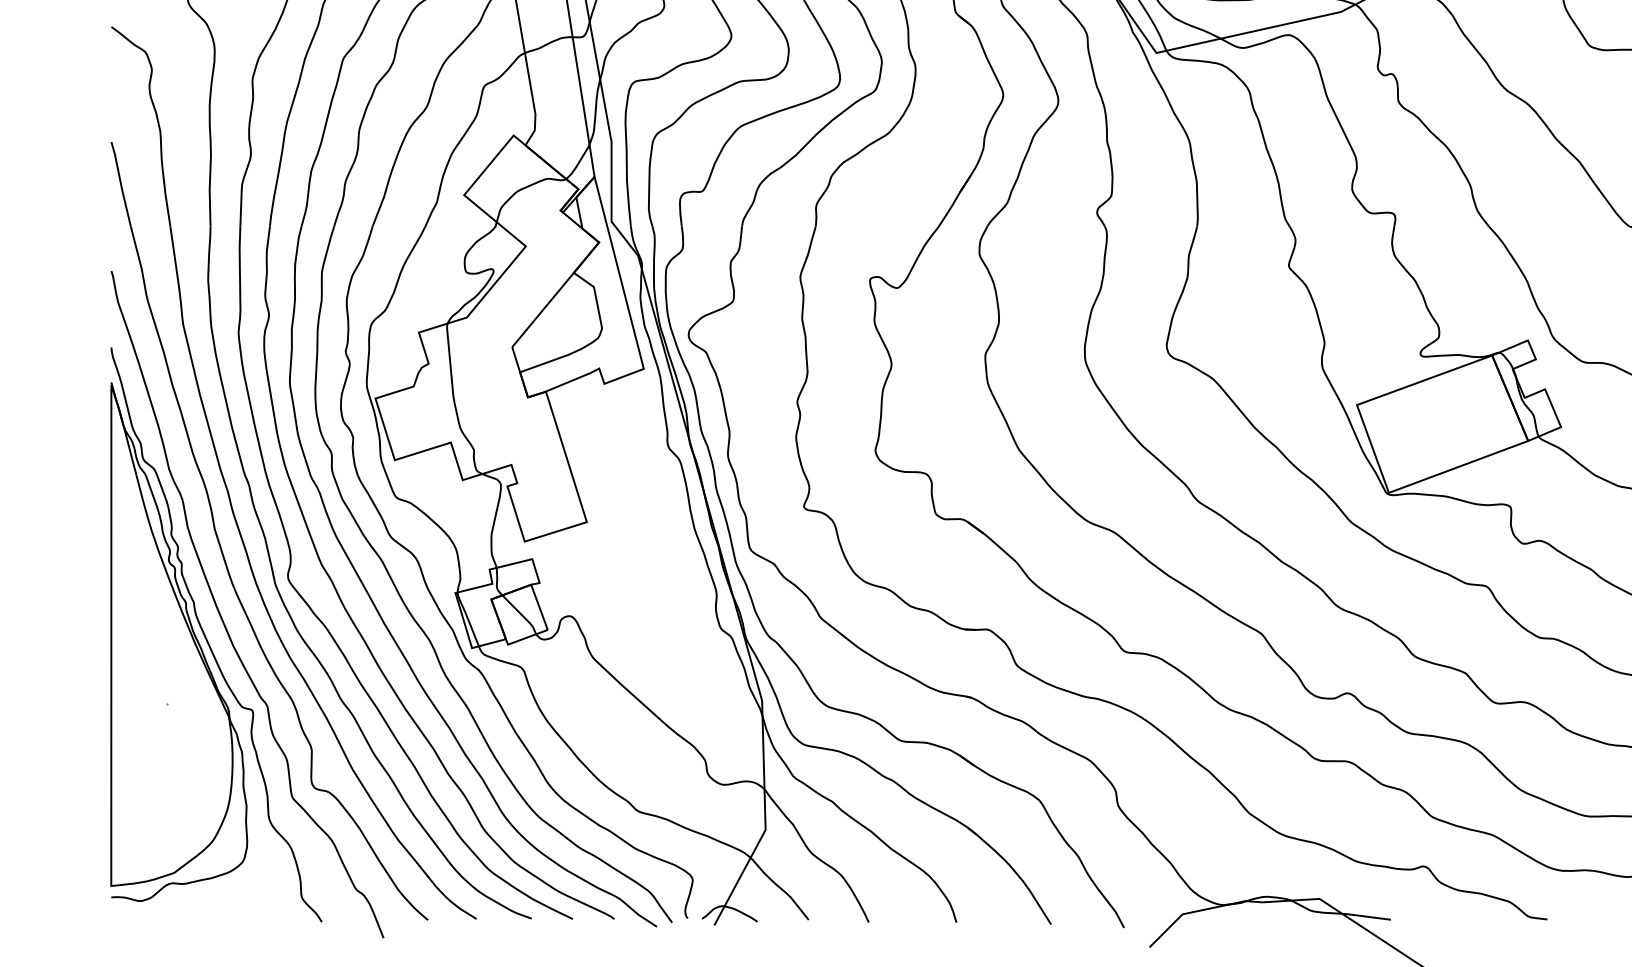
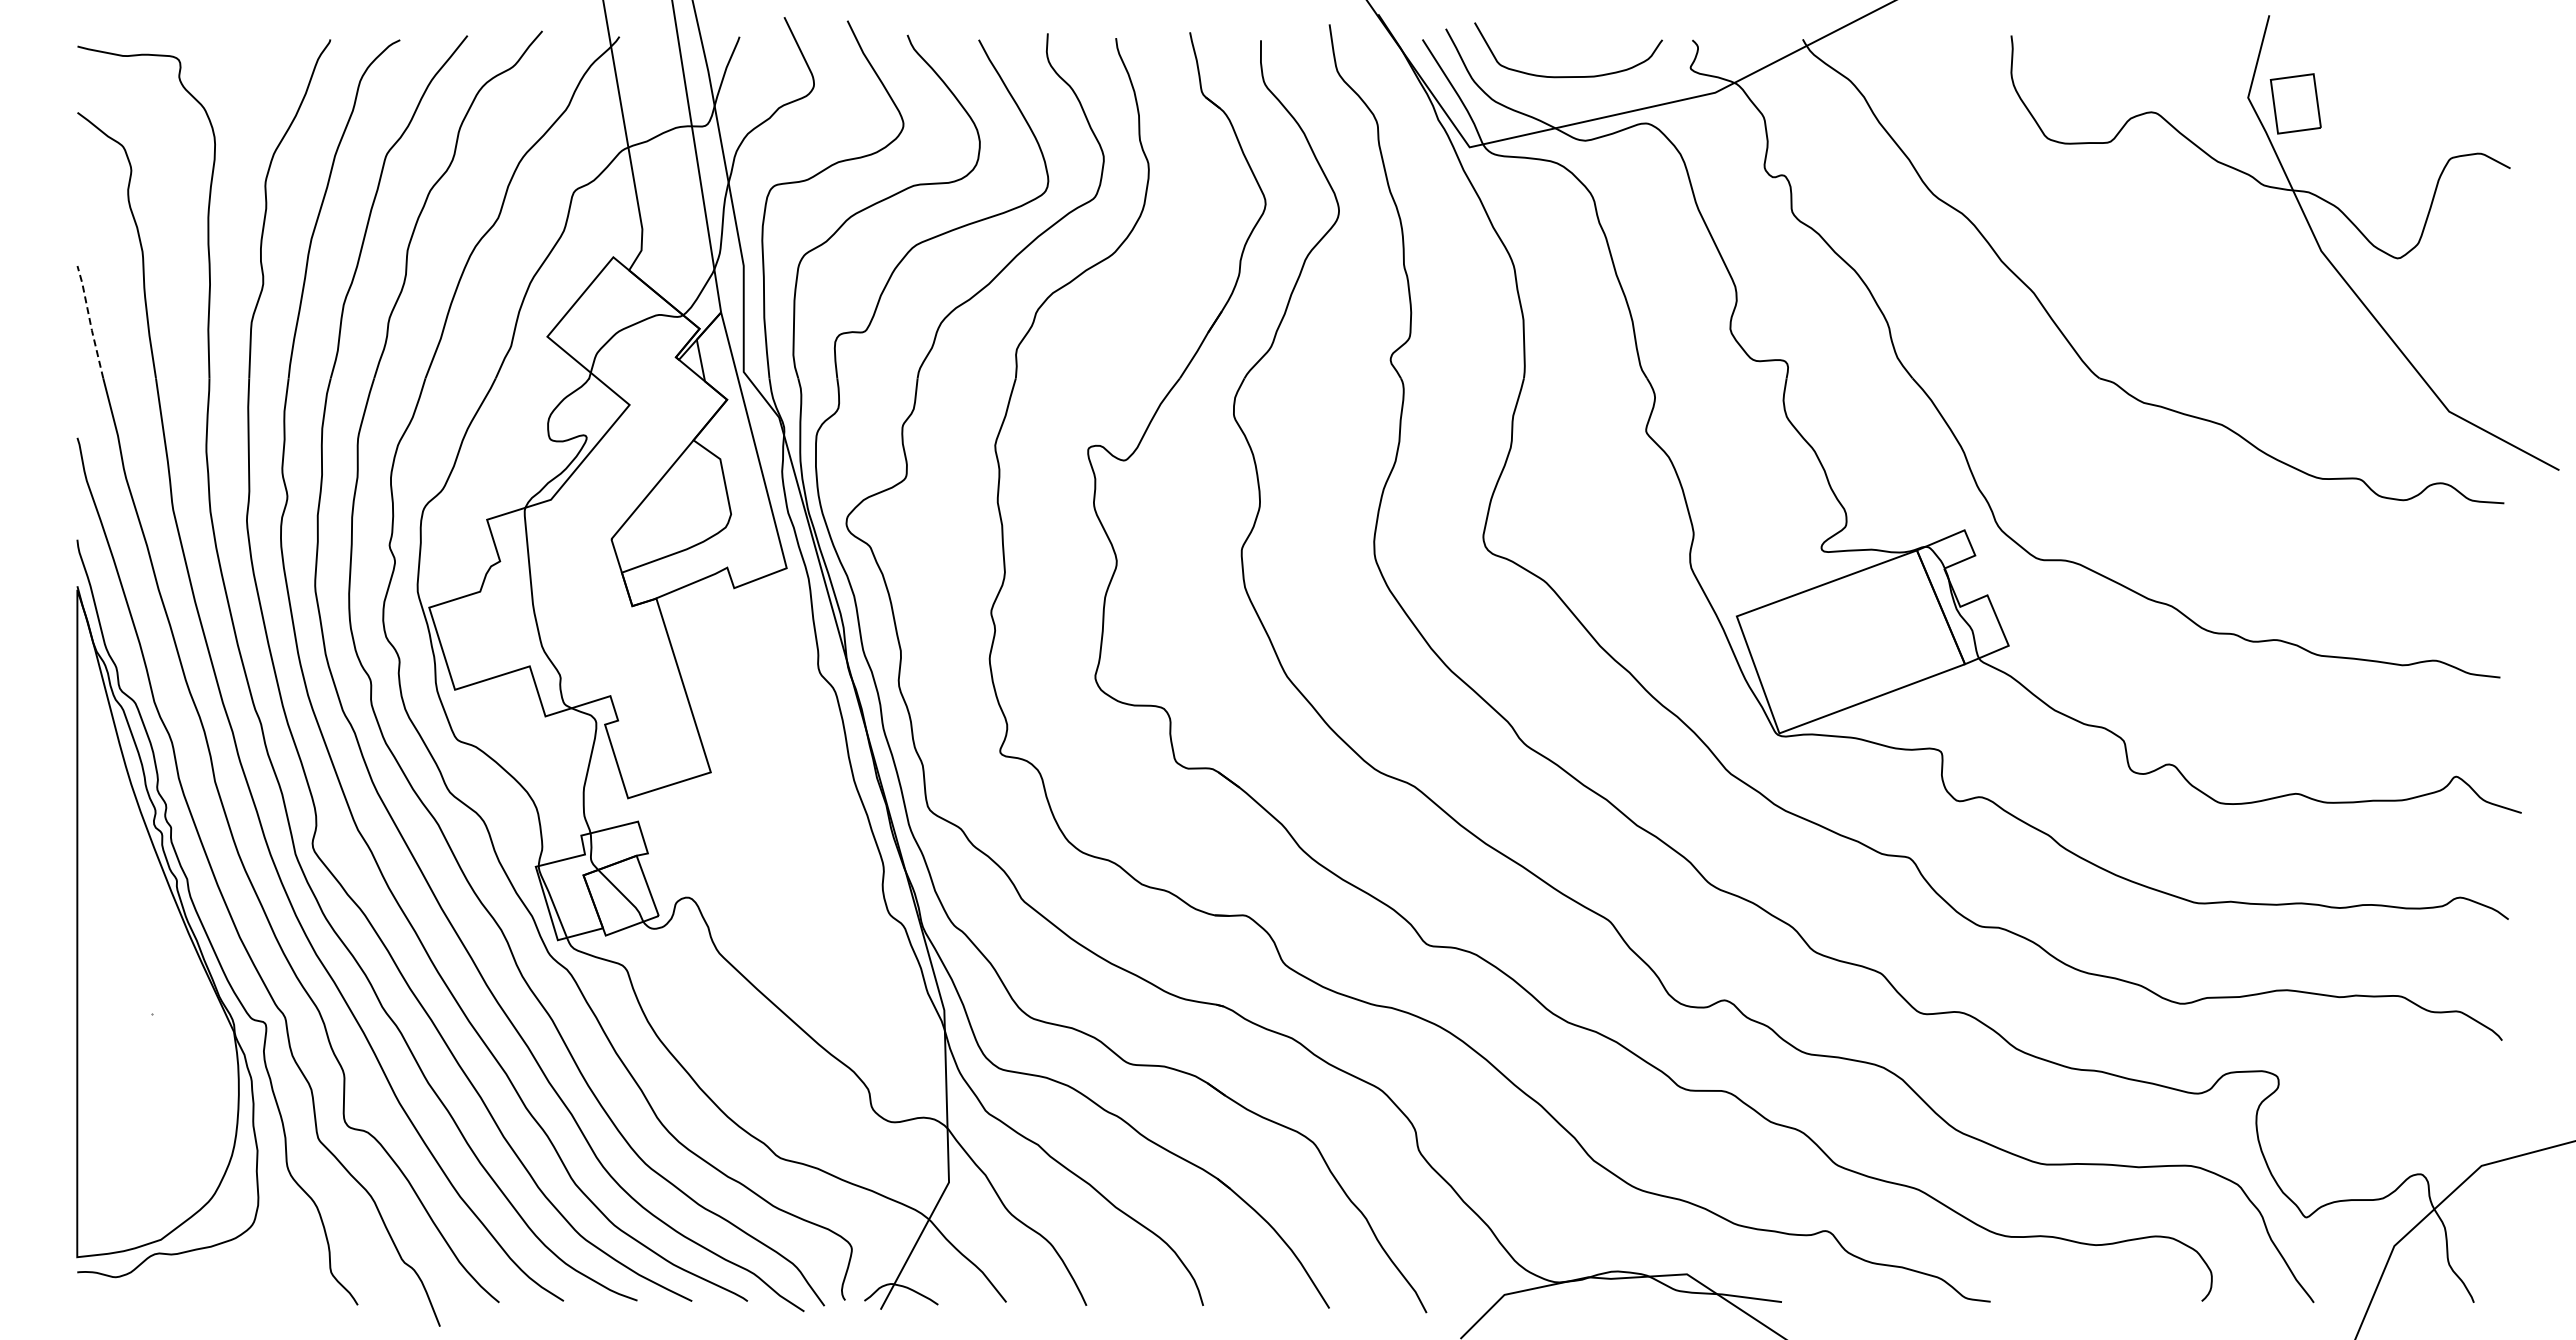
line: (121, 183) -> (90, 321), solid -> dashed

